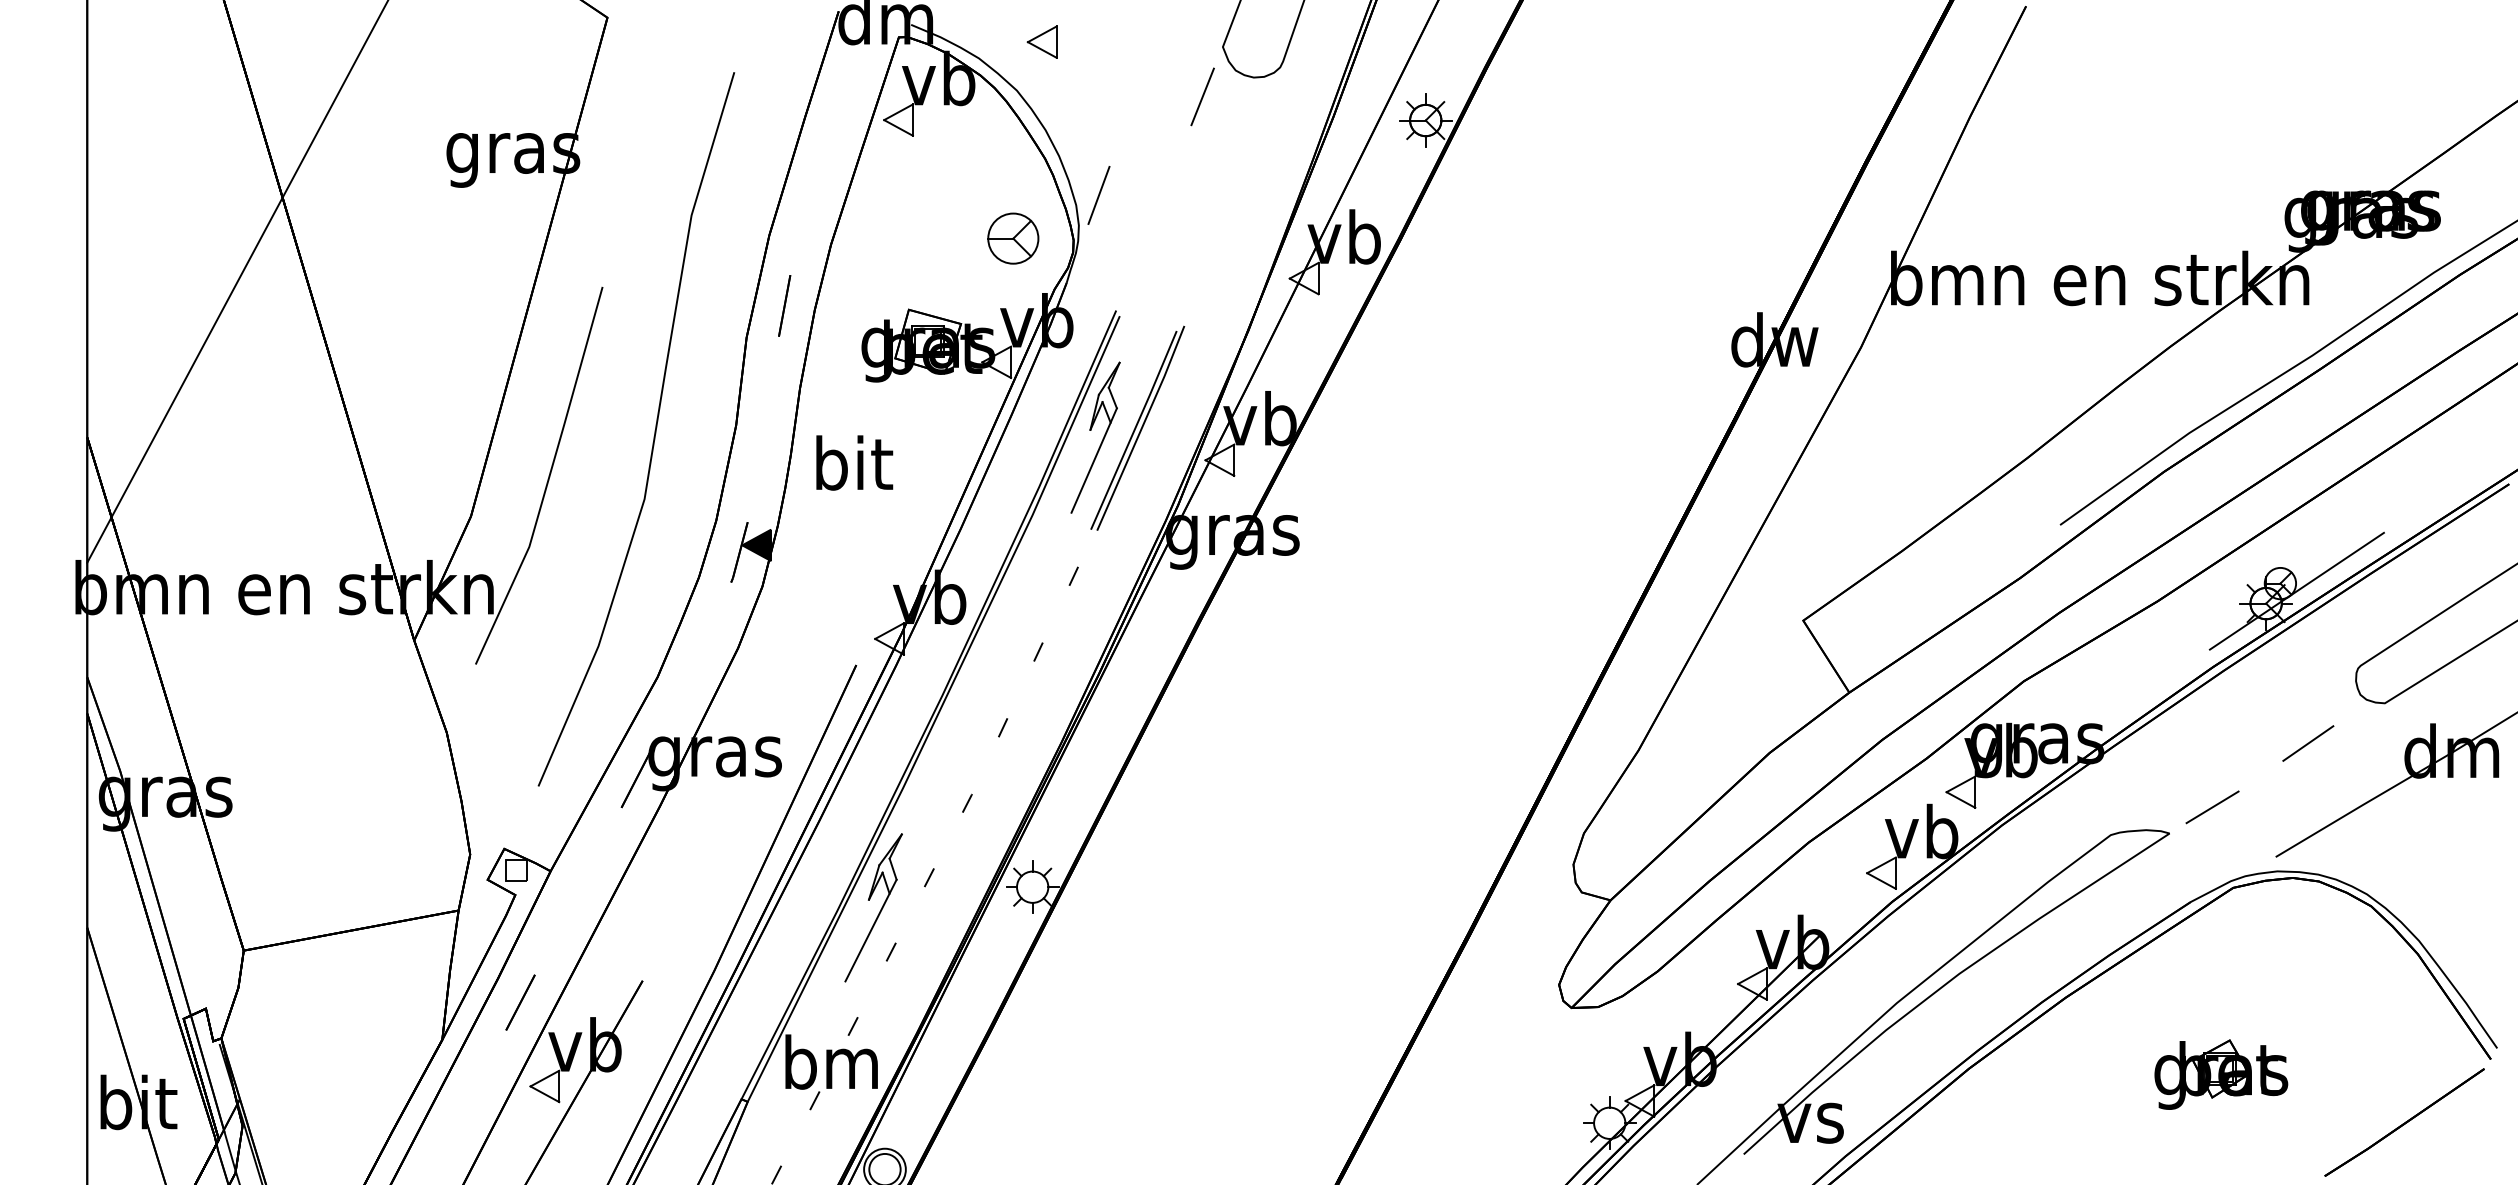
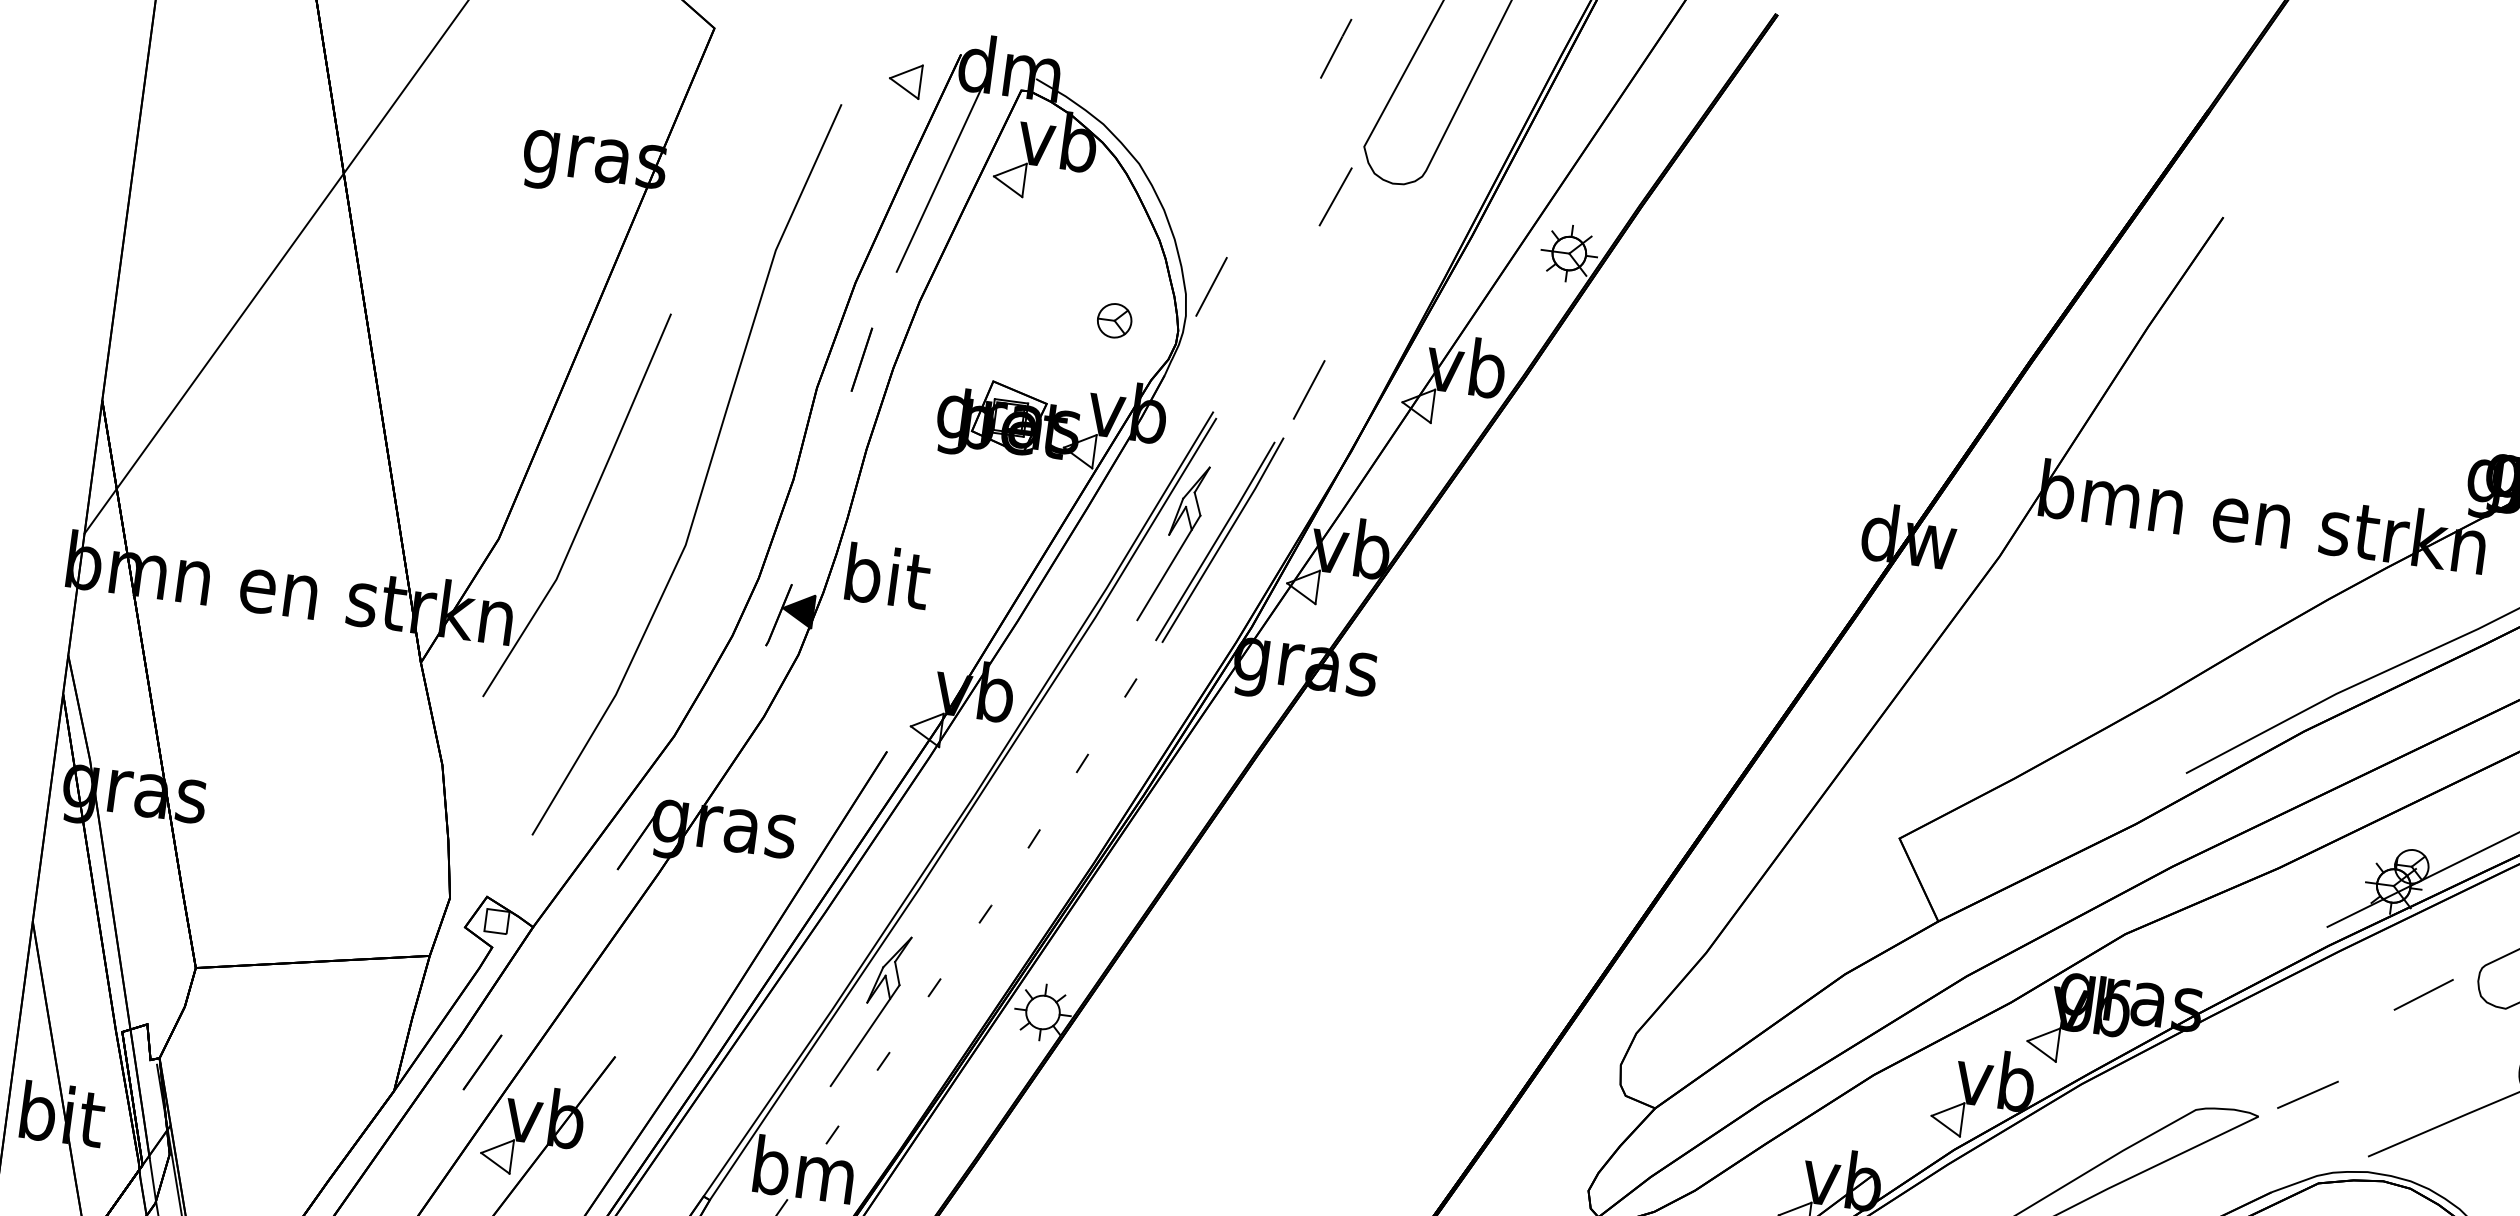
part: (1041, 41) -> (904, 79), moved
line: (836, 121) -> (943, 171), added
part: (1013, 238) -> (1114, 320), size x0.62
line: (1201, 278) -> (1308, 389), added
text: (854, 462) -> (888, 575), moved
line: (2308, 743) -> (2423, 994), moved

